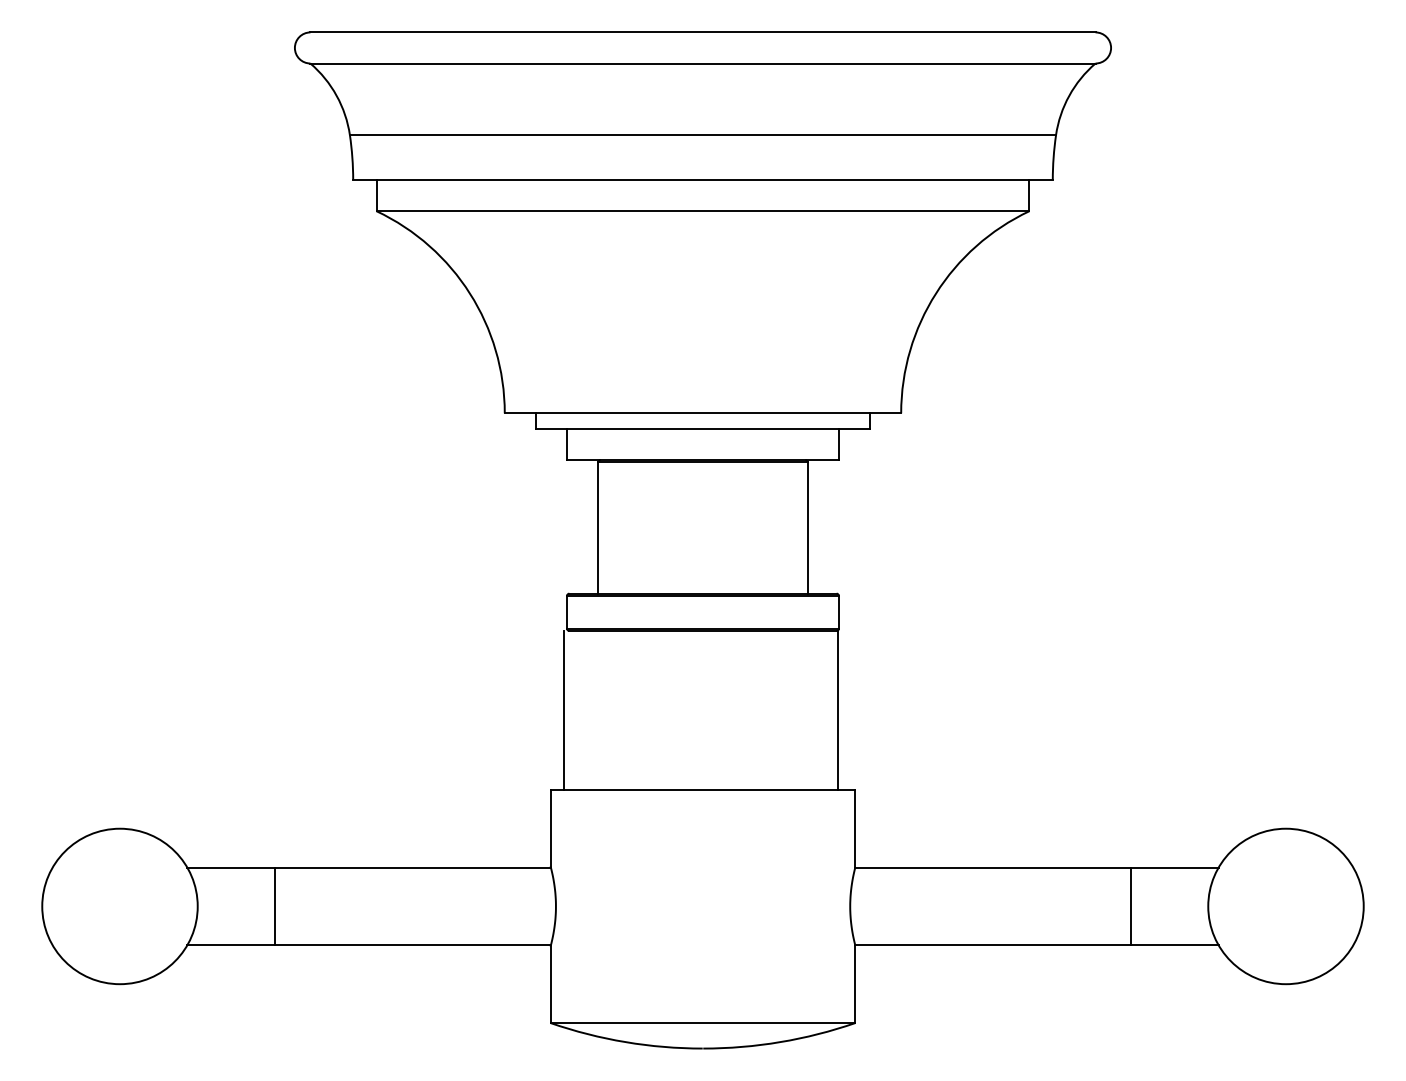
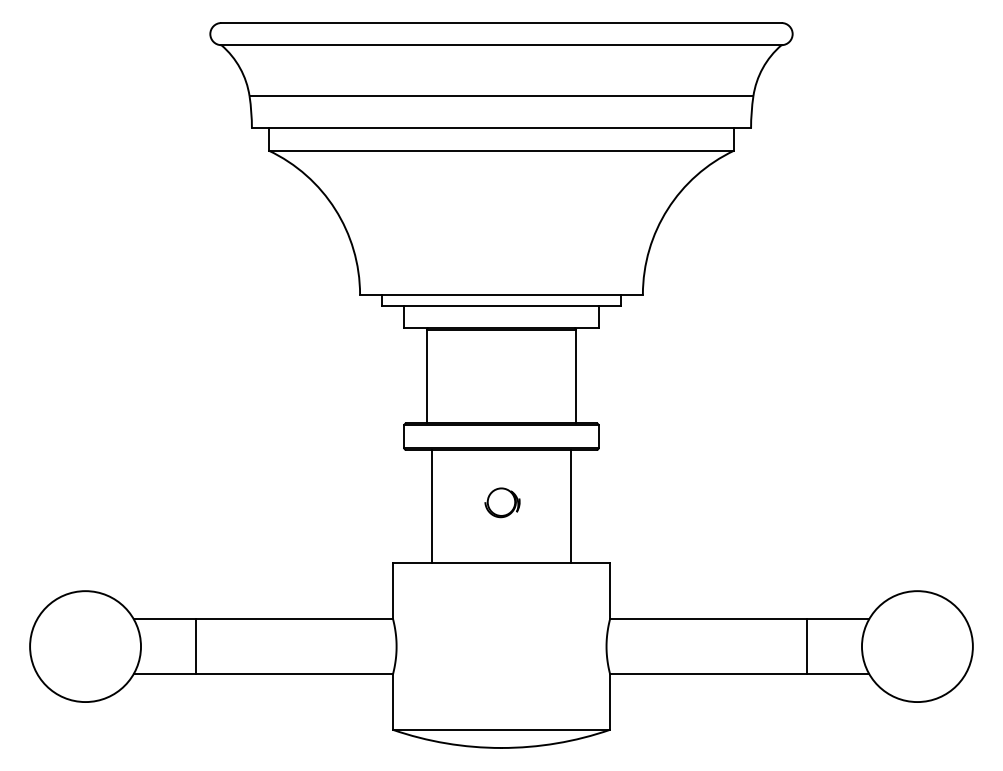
part: (704, 704) -> (502, 502), added
line: (564, 710) -> (432, 506), moved
line: (837, 710) -> (570, 506), moved

